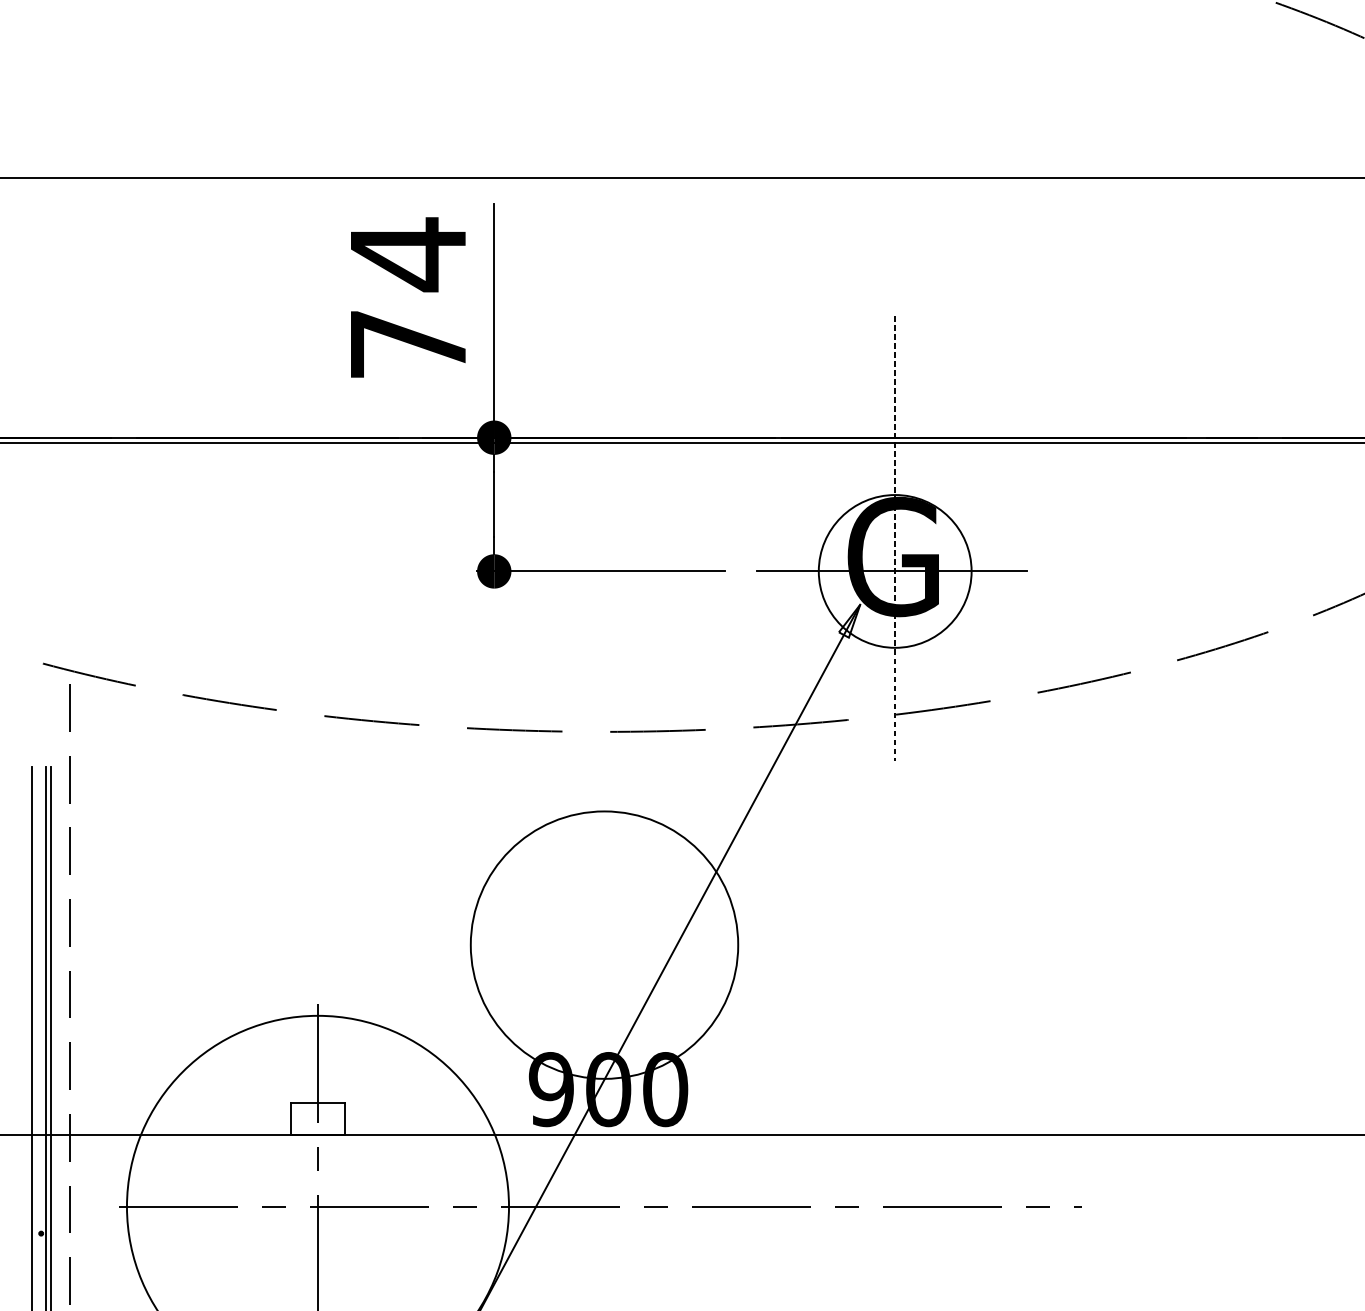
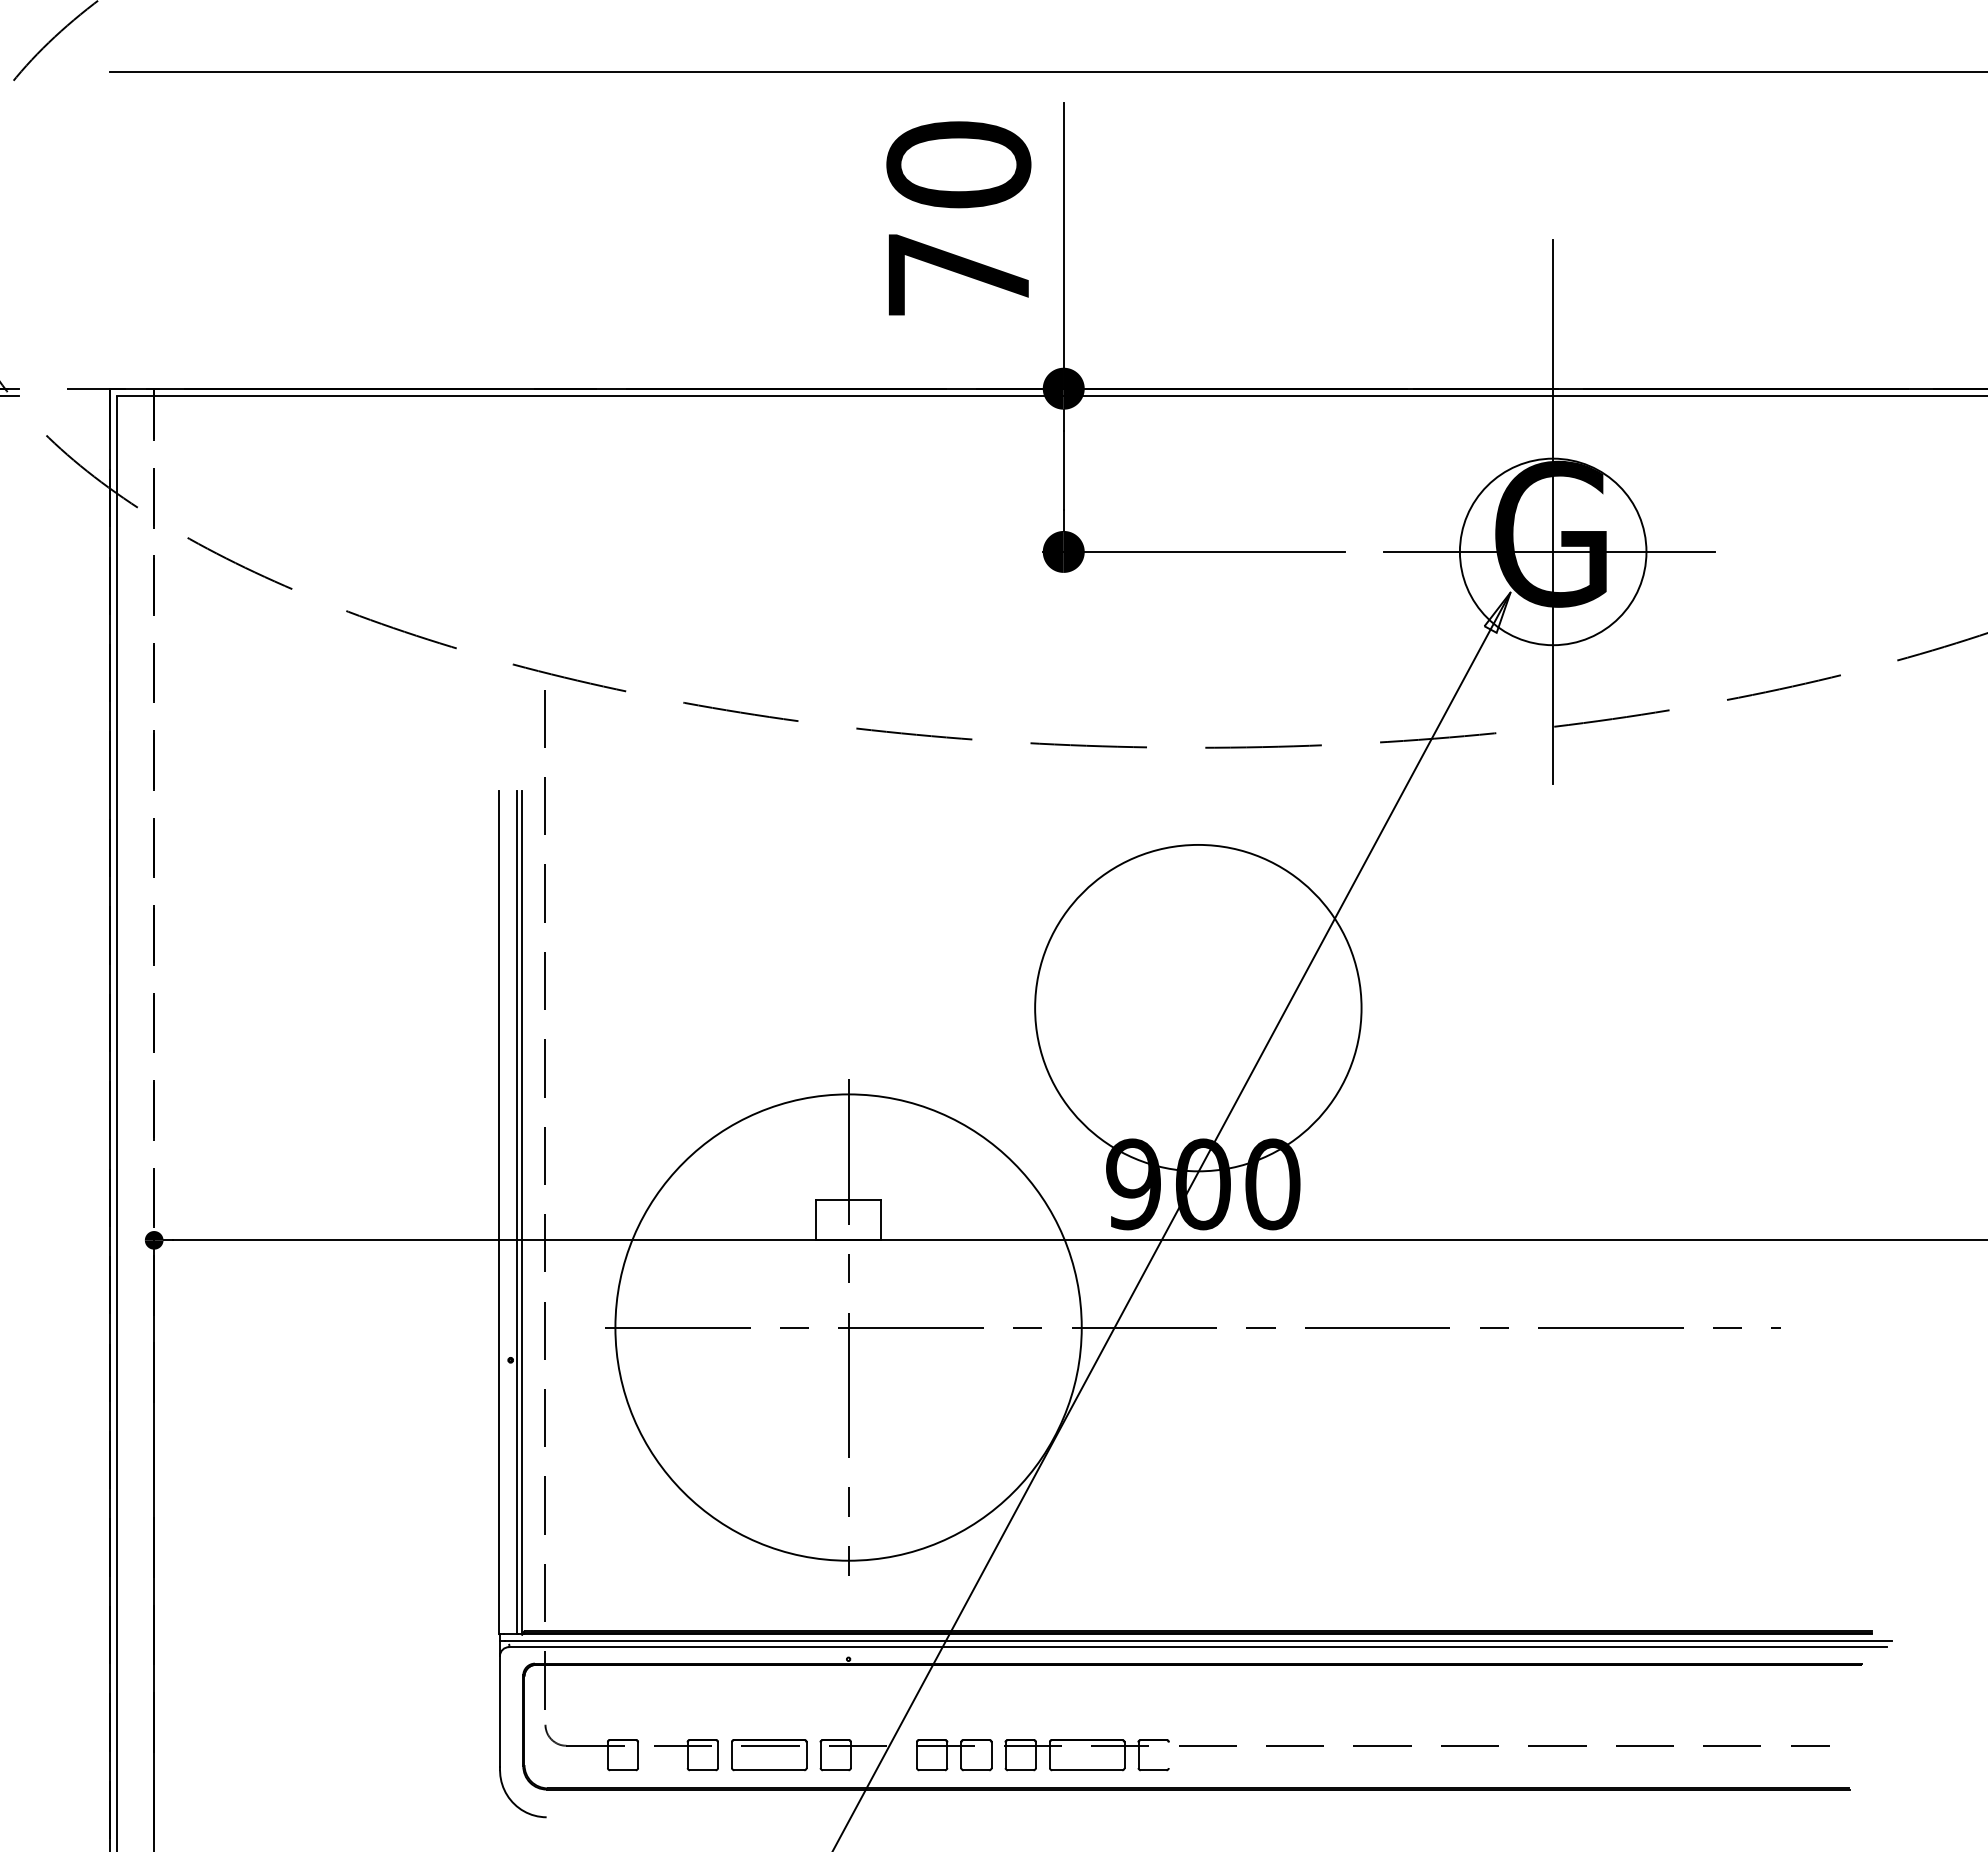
text: (408, 254) -> (958, 165), 74 -> 70
line: (895, 538) -> (1553, 511), dashed -> solid

